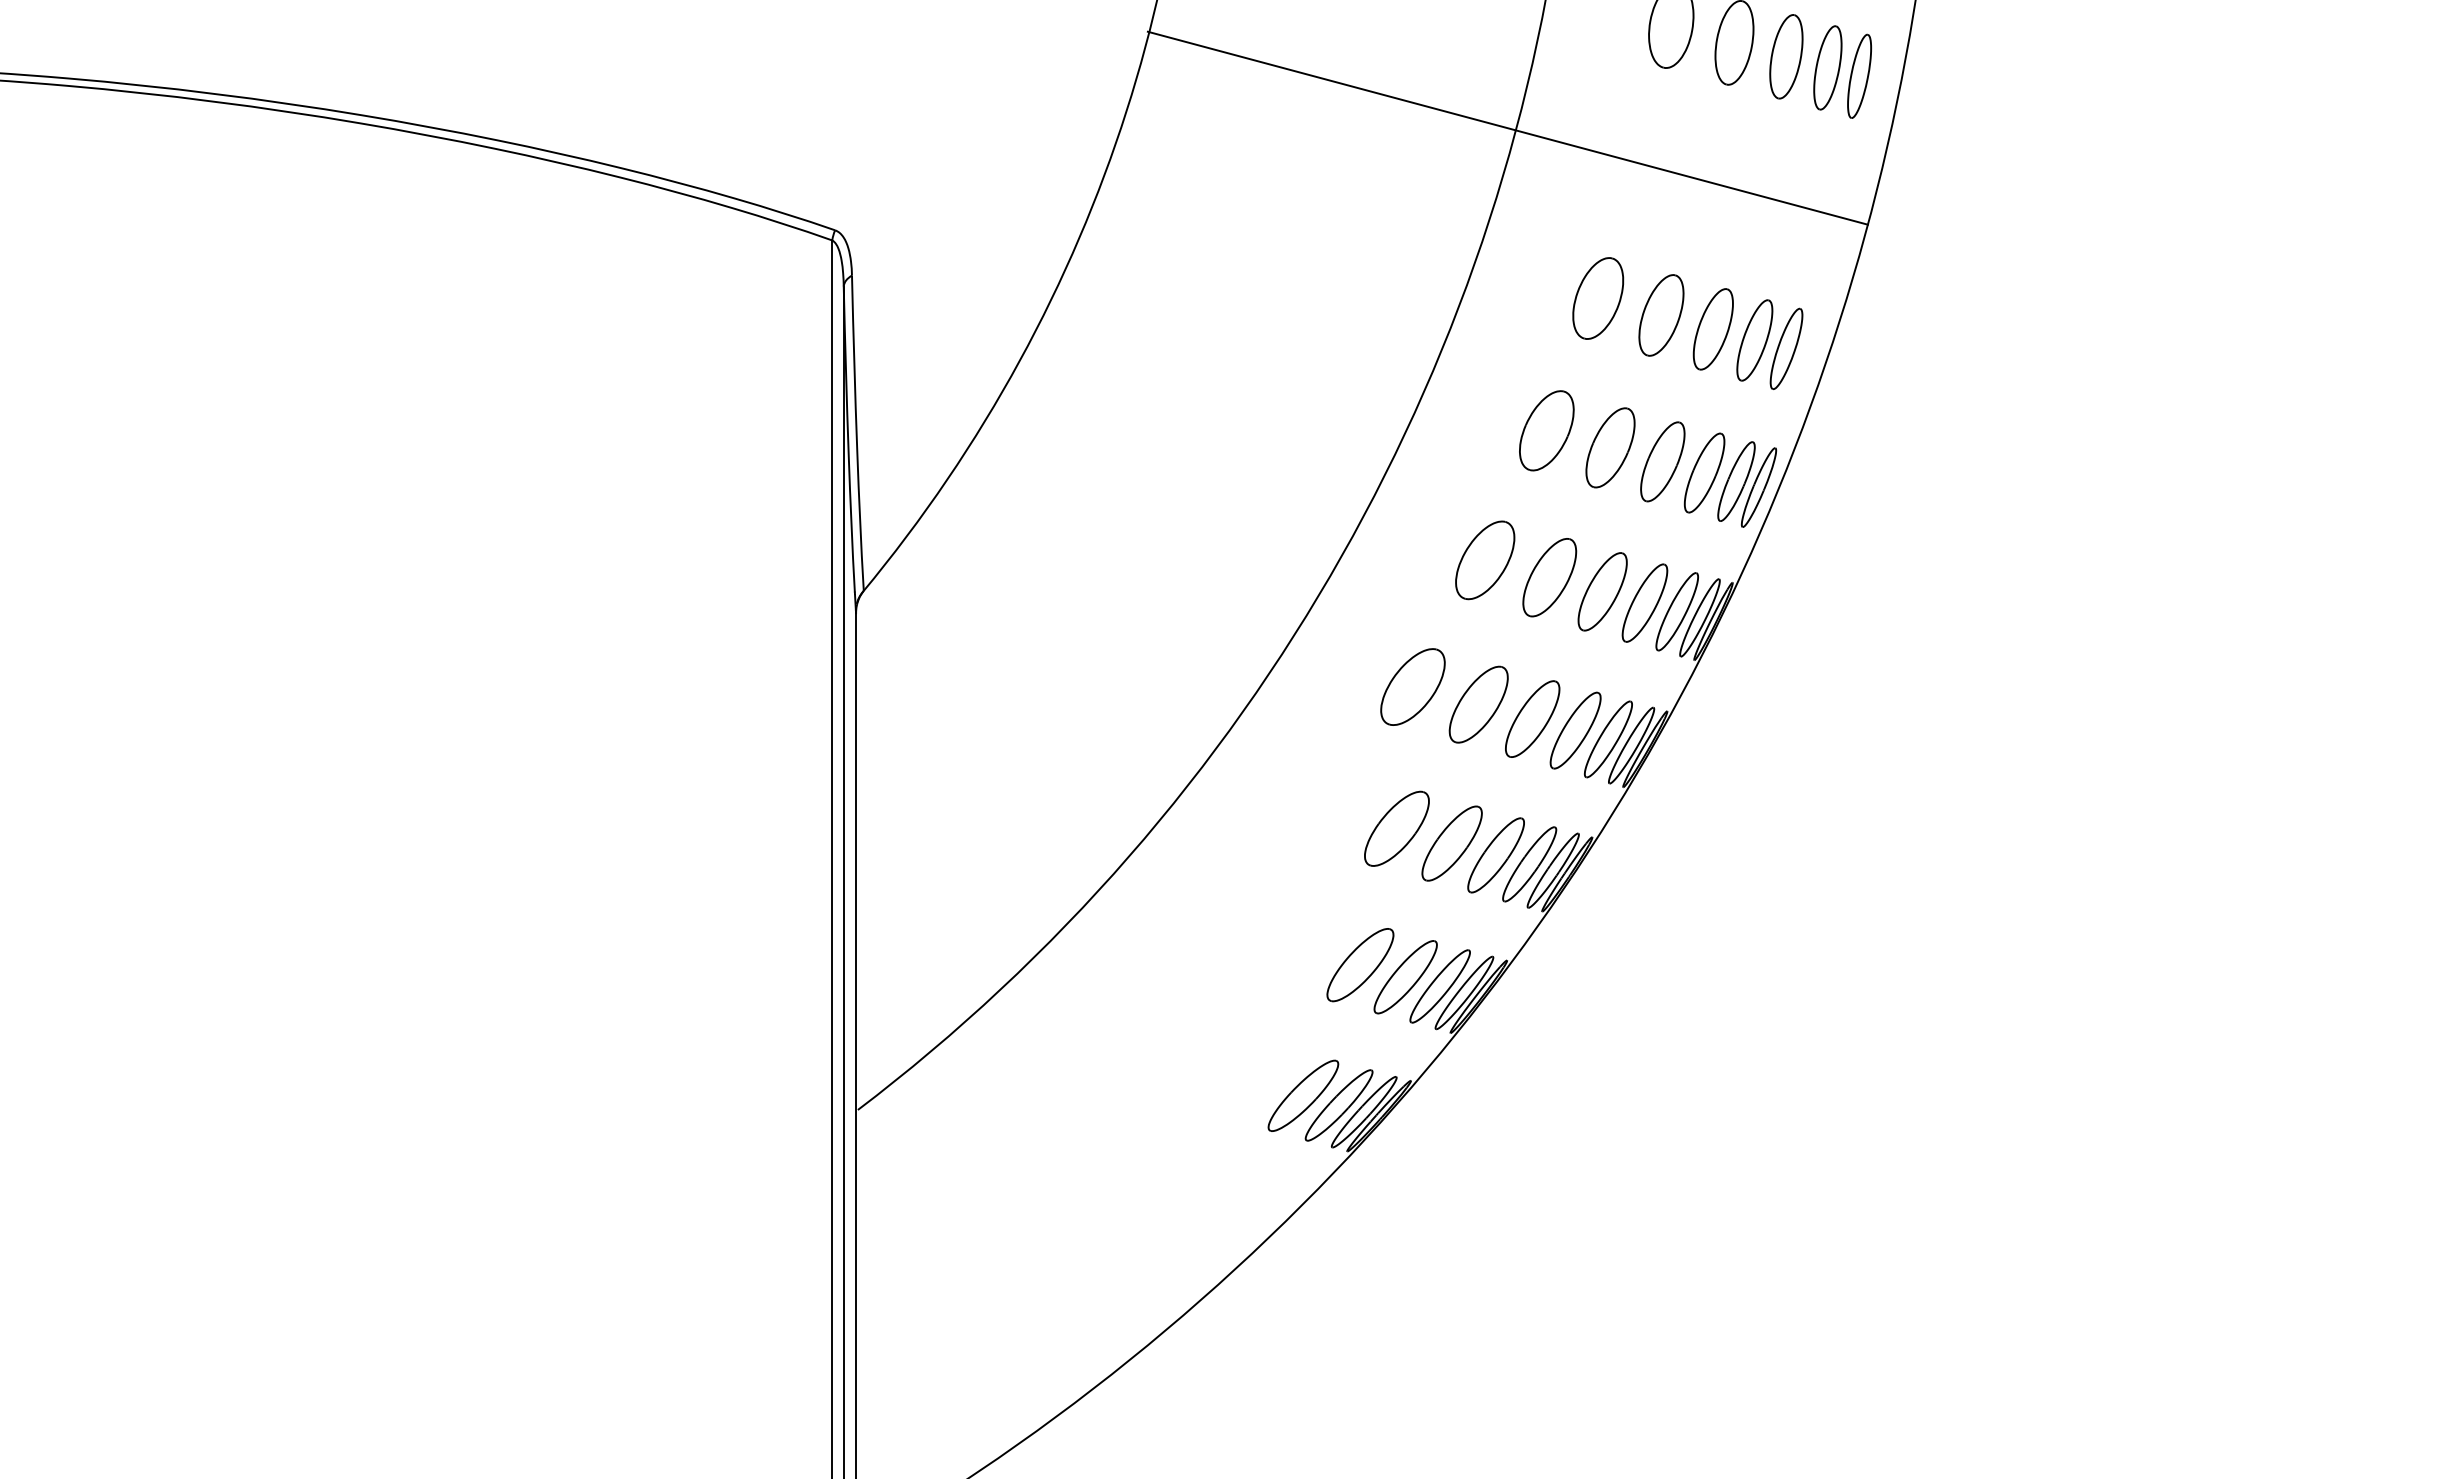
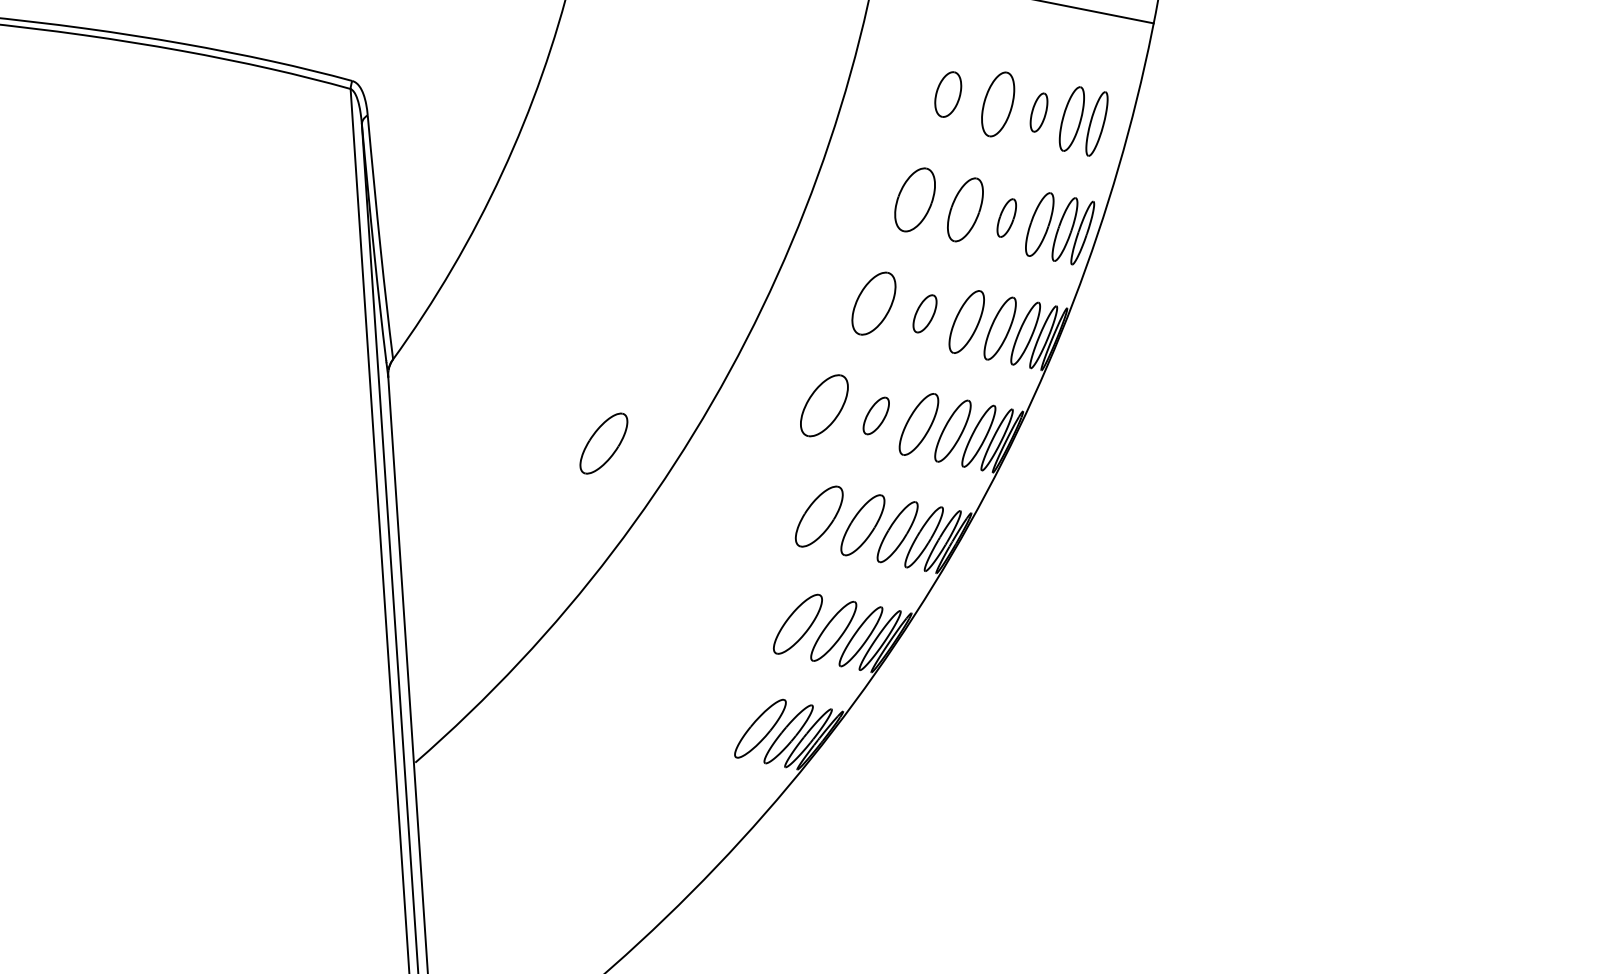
part: (1598, 298) -> (948, 94), size x0.7
part: (1712, 329) -> (1038, 112), size x0.6
part: (1662, 461) -> (1006, 217), size x0.6
part: (1549, 577) -> (924, 313), size x0.6
part: (1478, 704) -> (876, 415), size x0.6
part: (1126, 716) -> (603, 443), added

